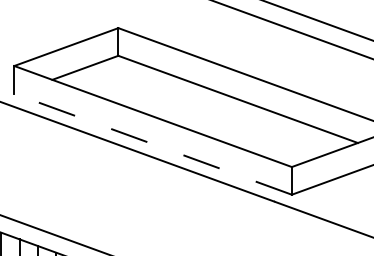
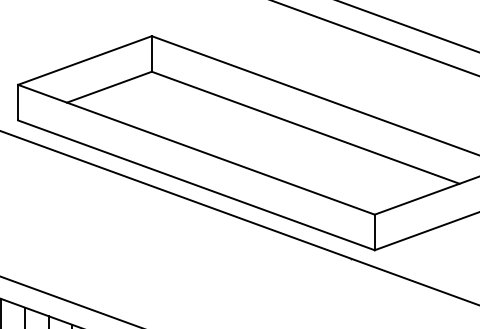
line: (153, 144) -> (196, 185), dashed -> solid

